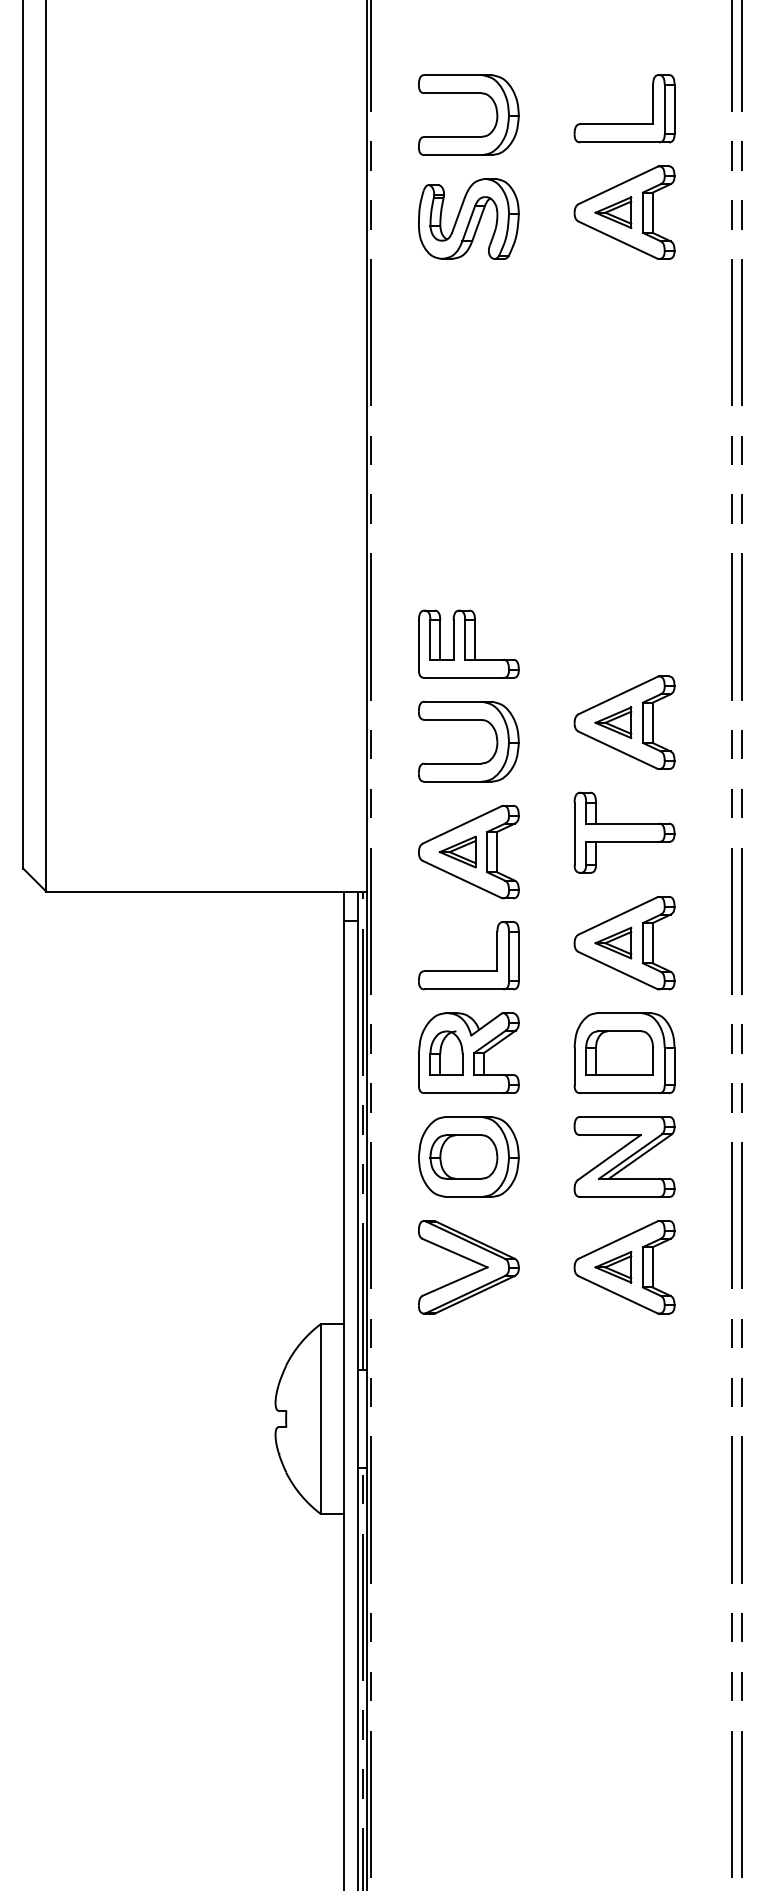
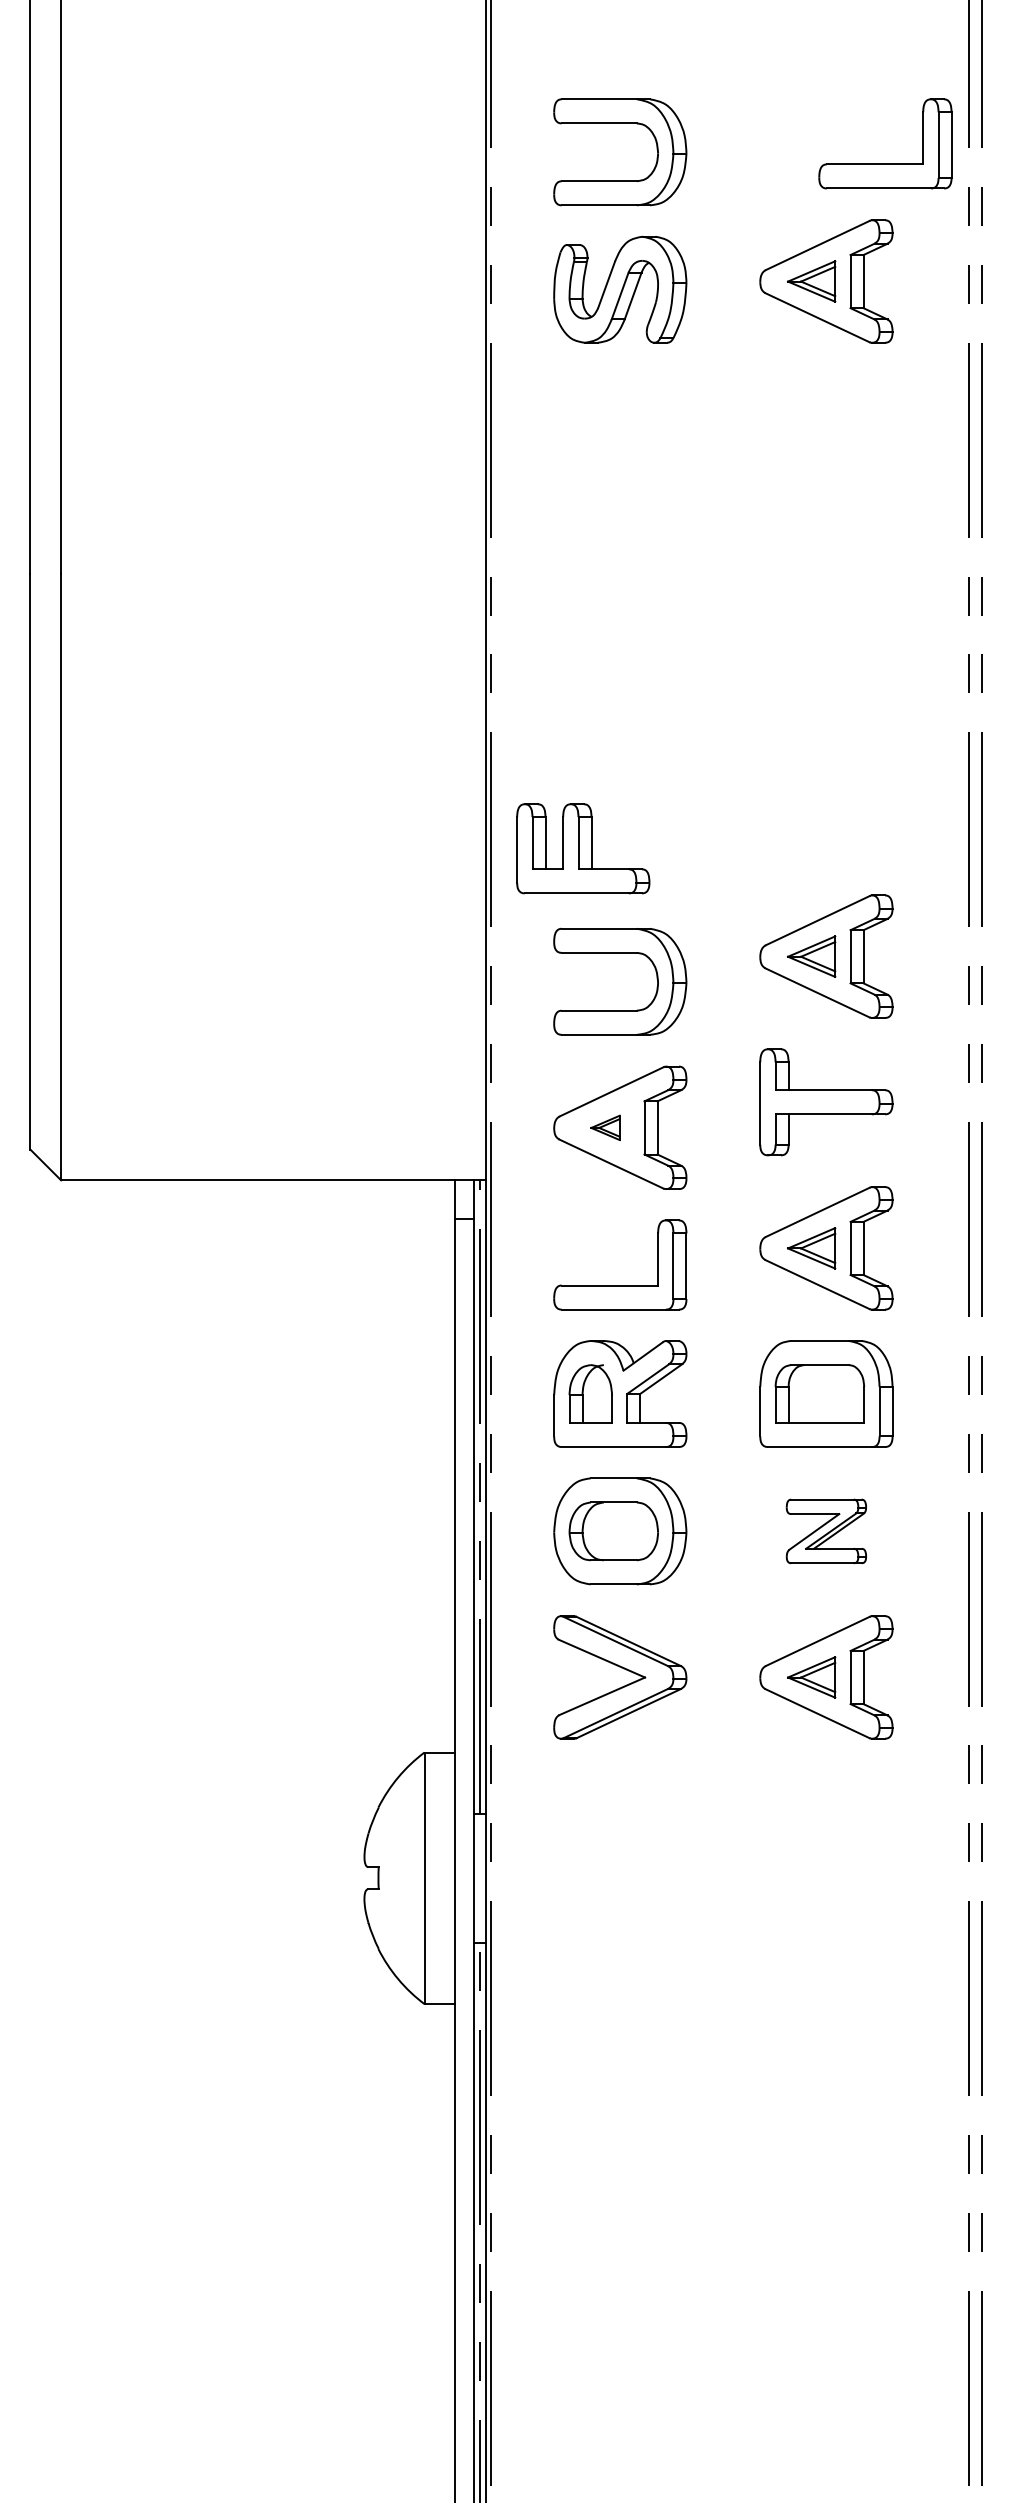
part: (624, 123) -> (885, 163), moved
part: (469, 644) -> (583, 848), moved
part: (457, 851) -> (605, 1127), size x0.6
part: (624, 1157) -> (826, 1531), size x0.6

